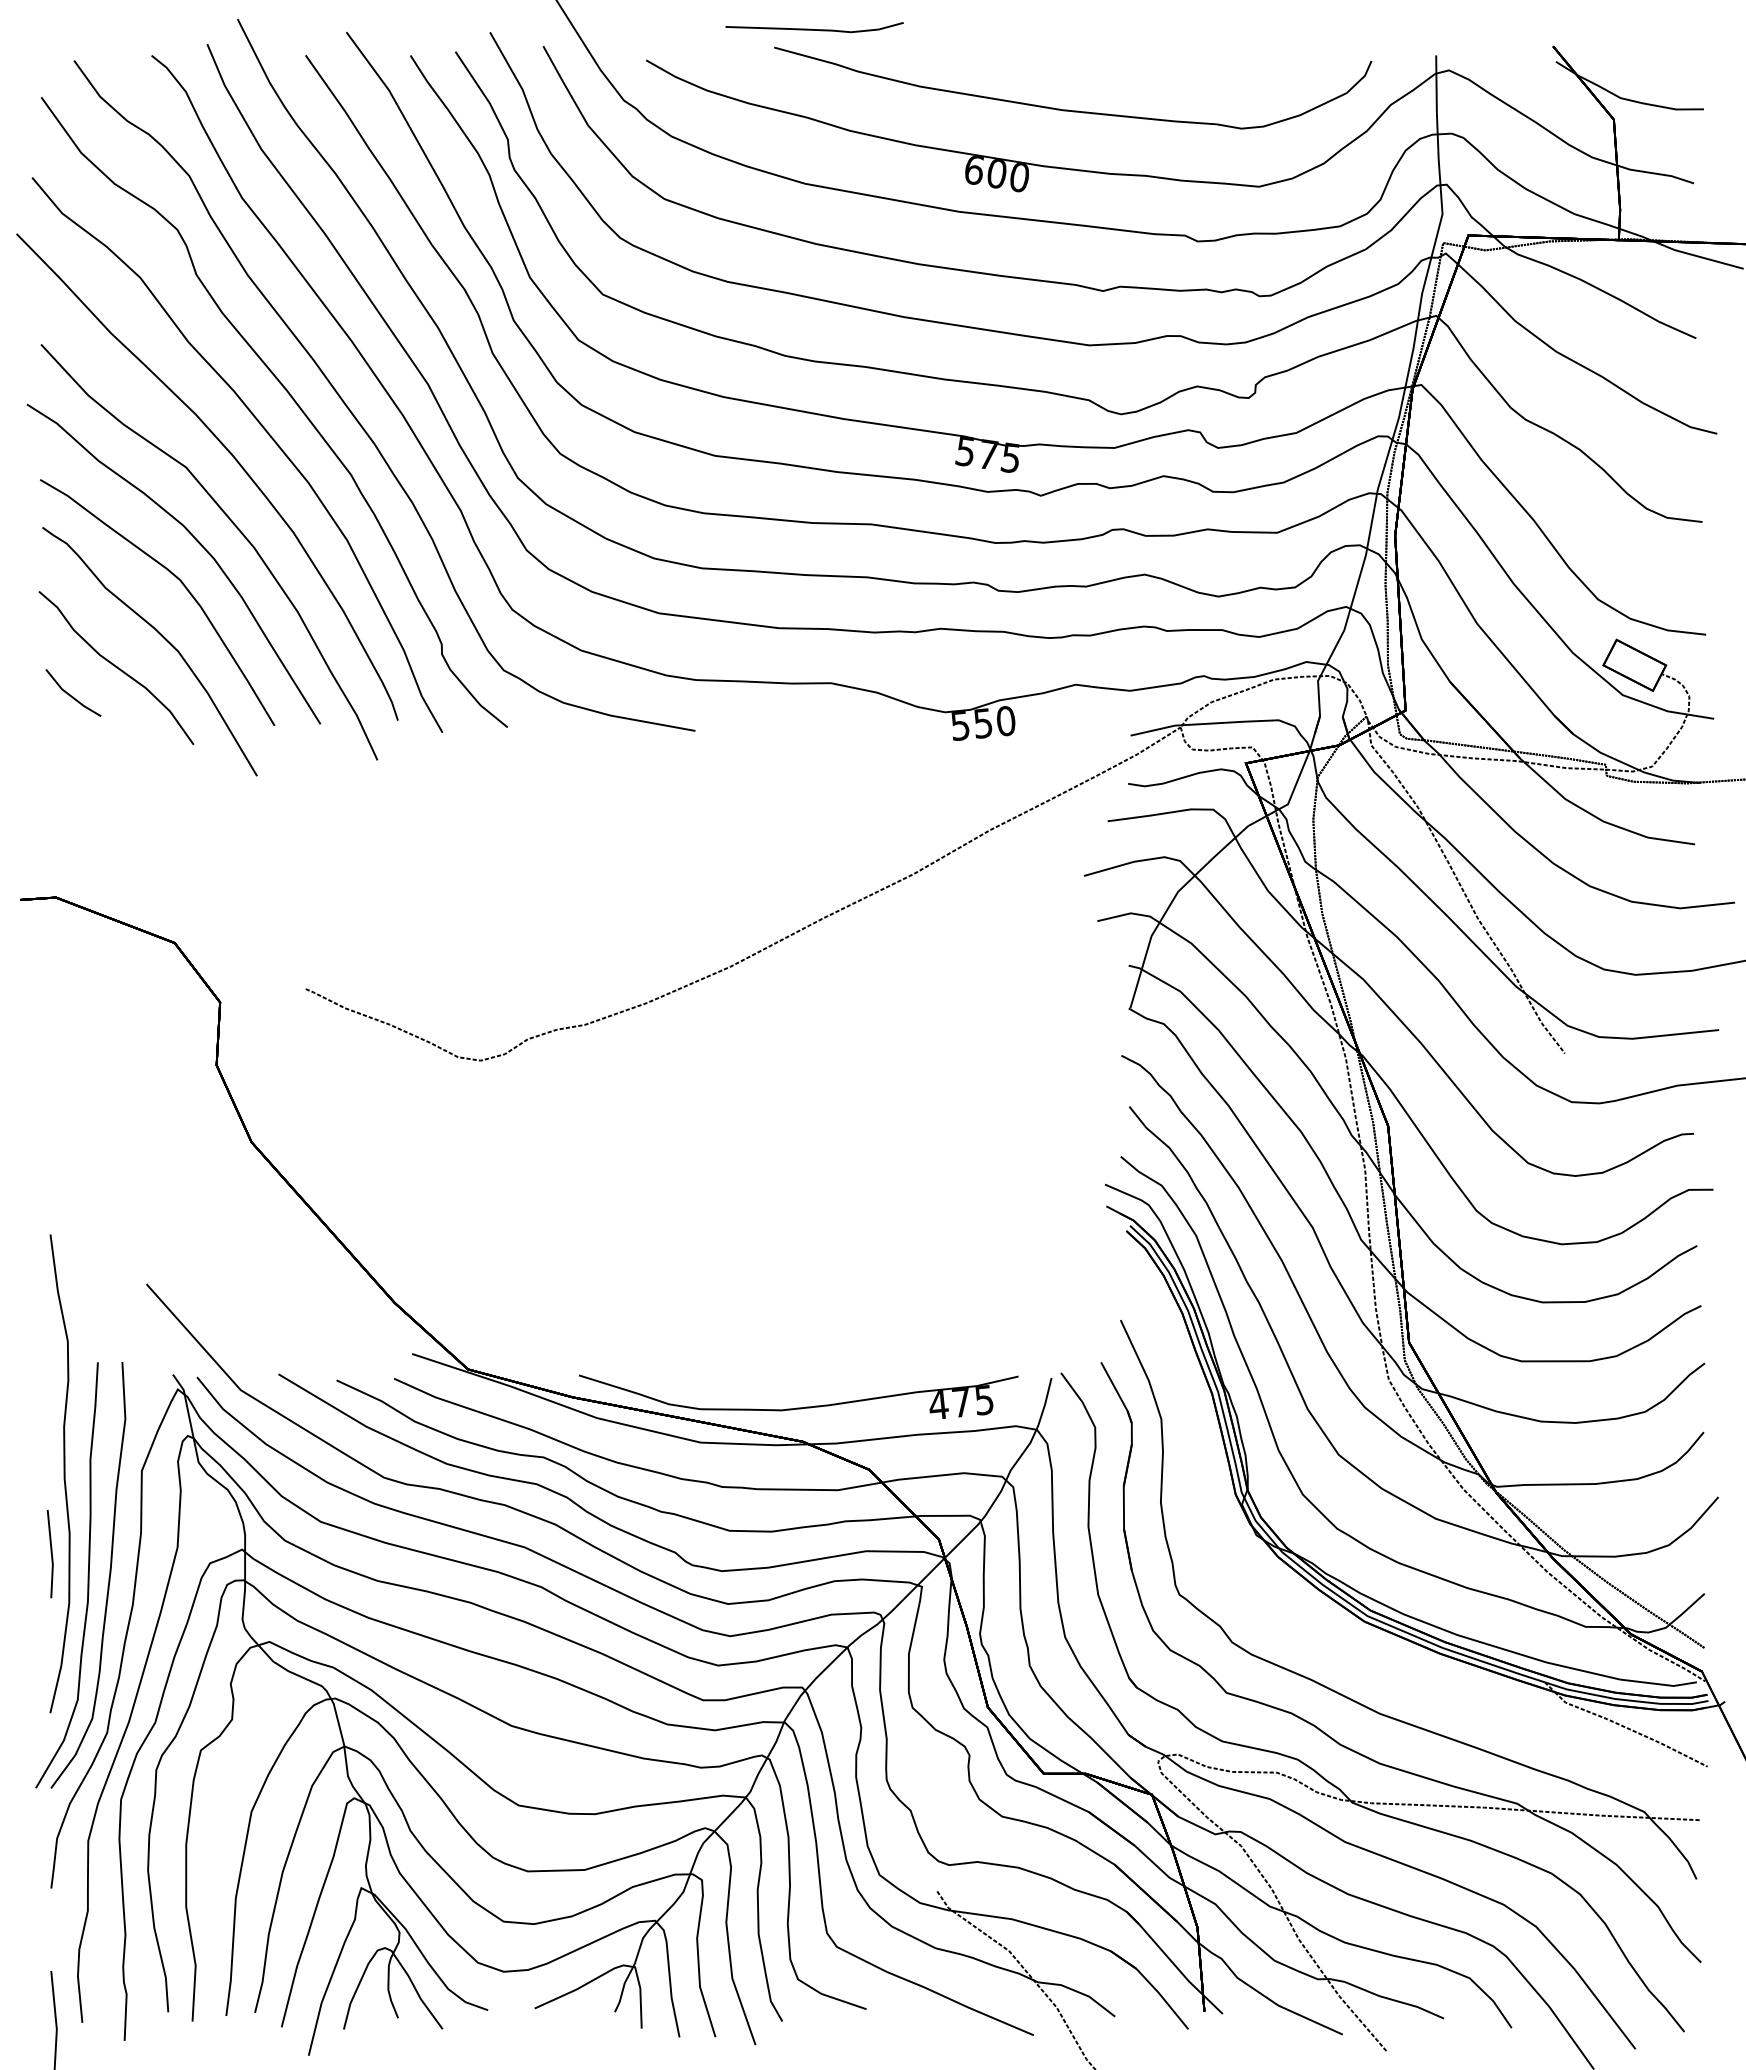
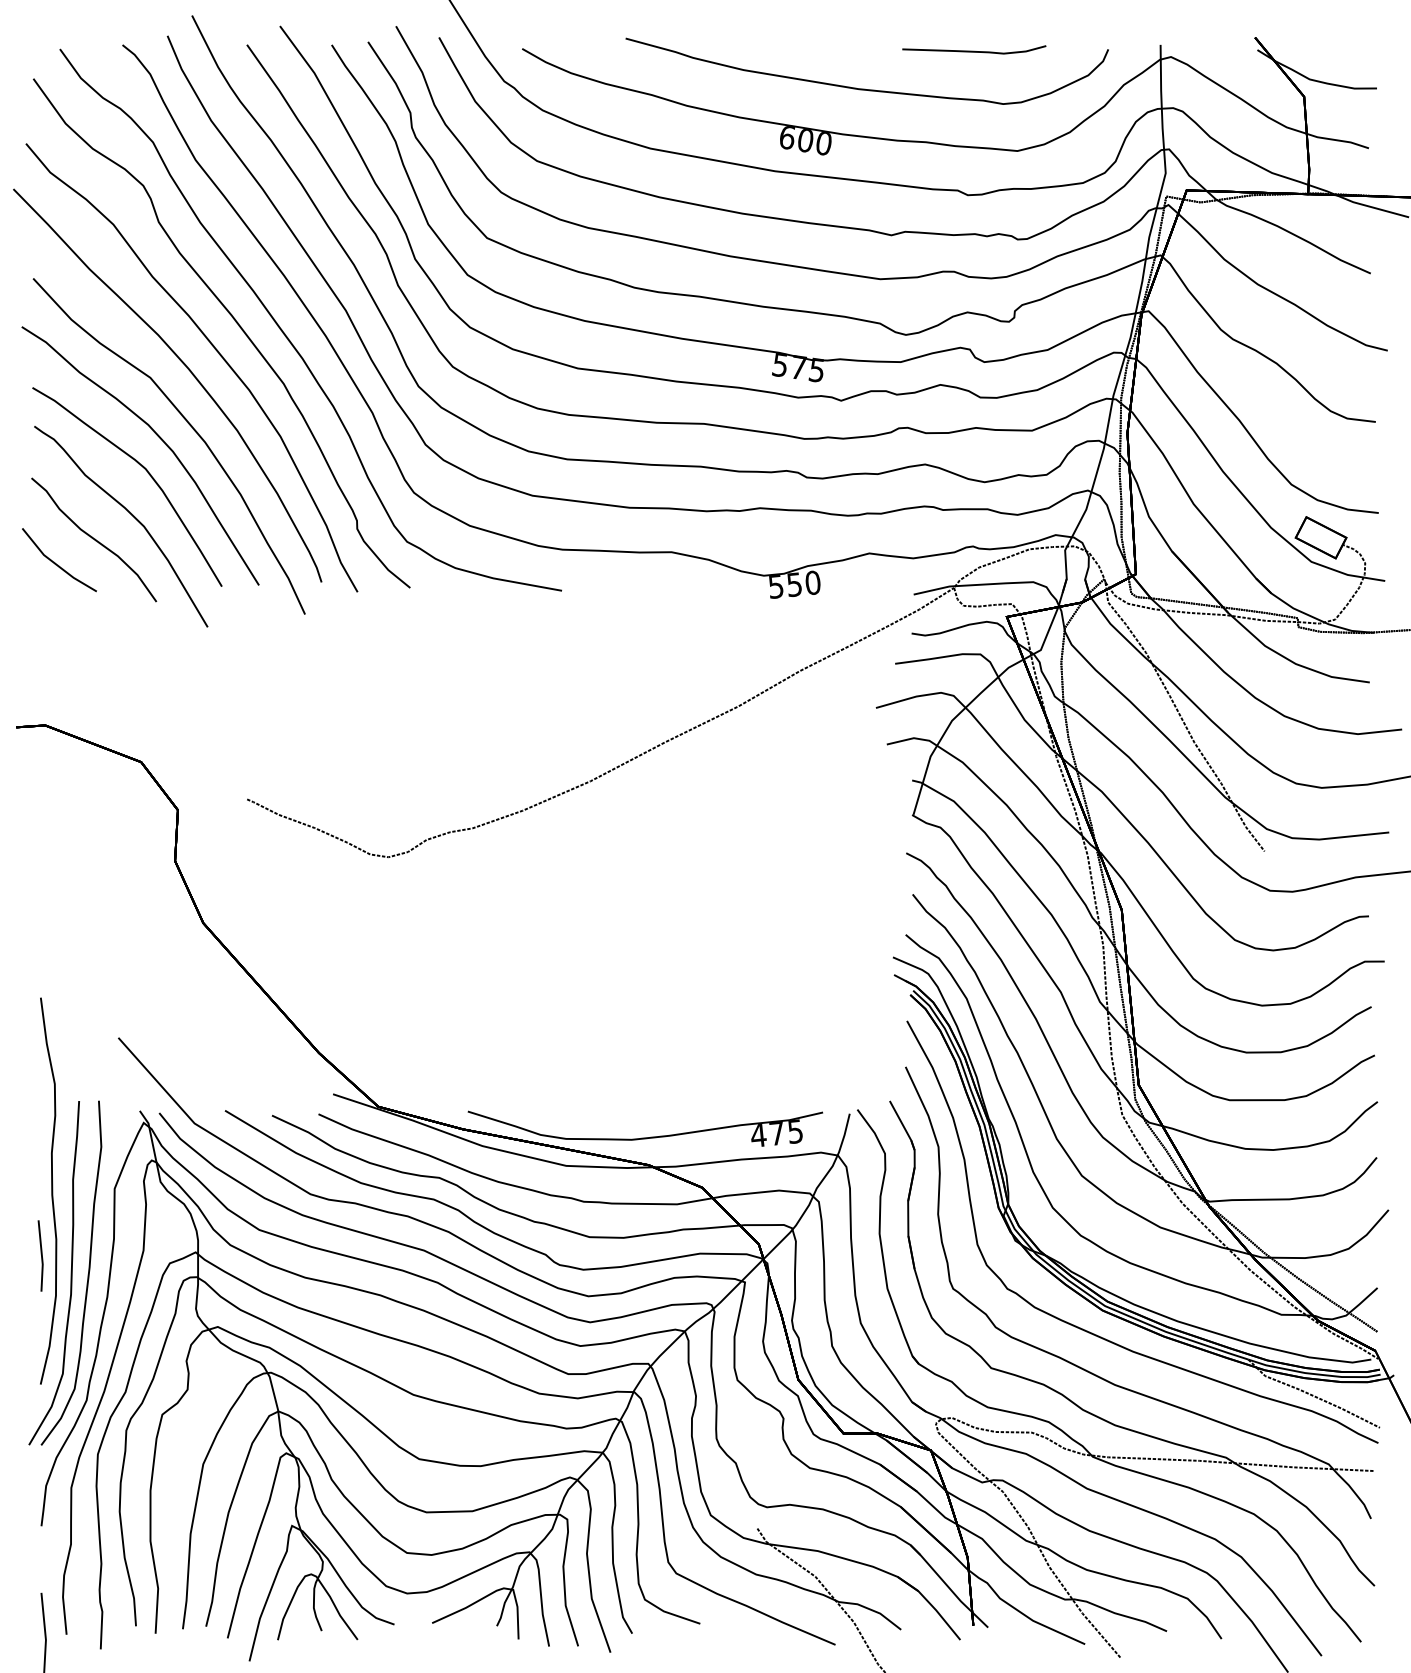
curve: (814, 29) -> (974, 51), moved
part: (73, 692) -> (59, 559), size x1.67
curve: (1359, 1652) -> (1098, 1335), added

